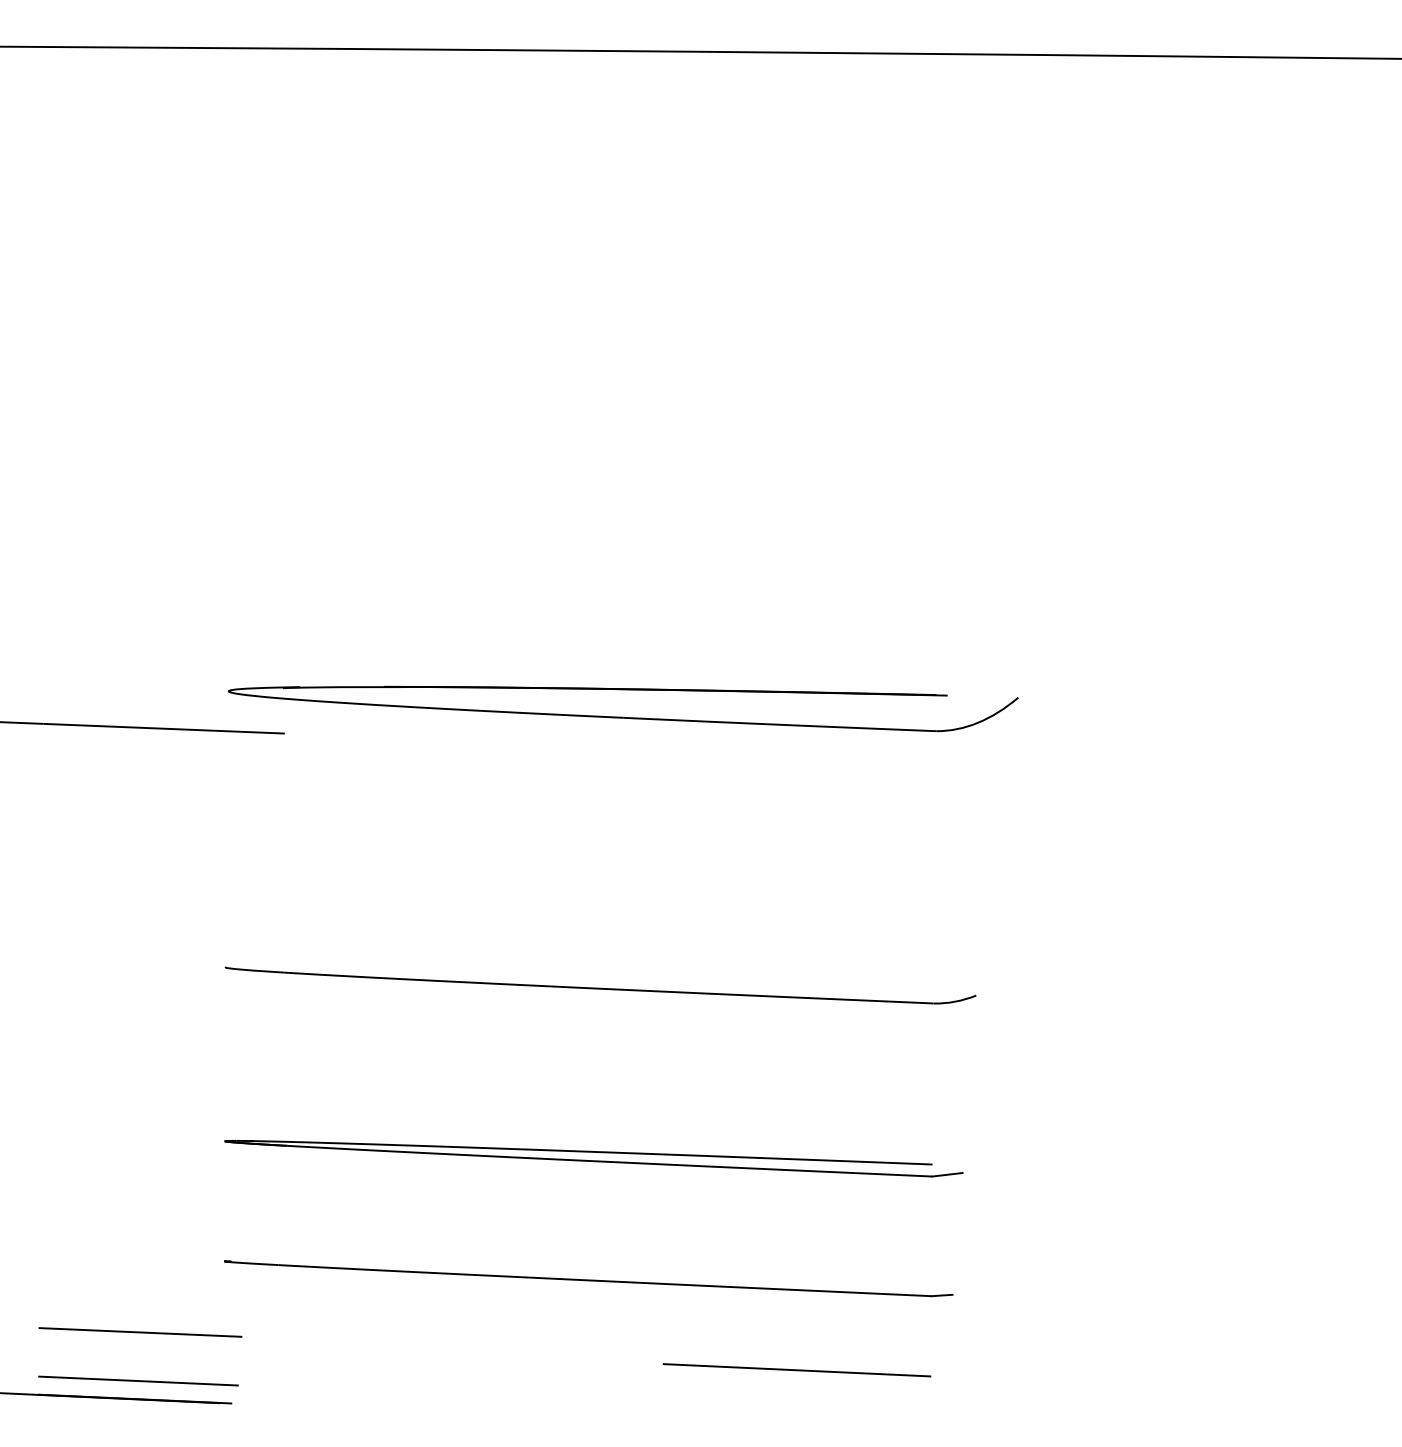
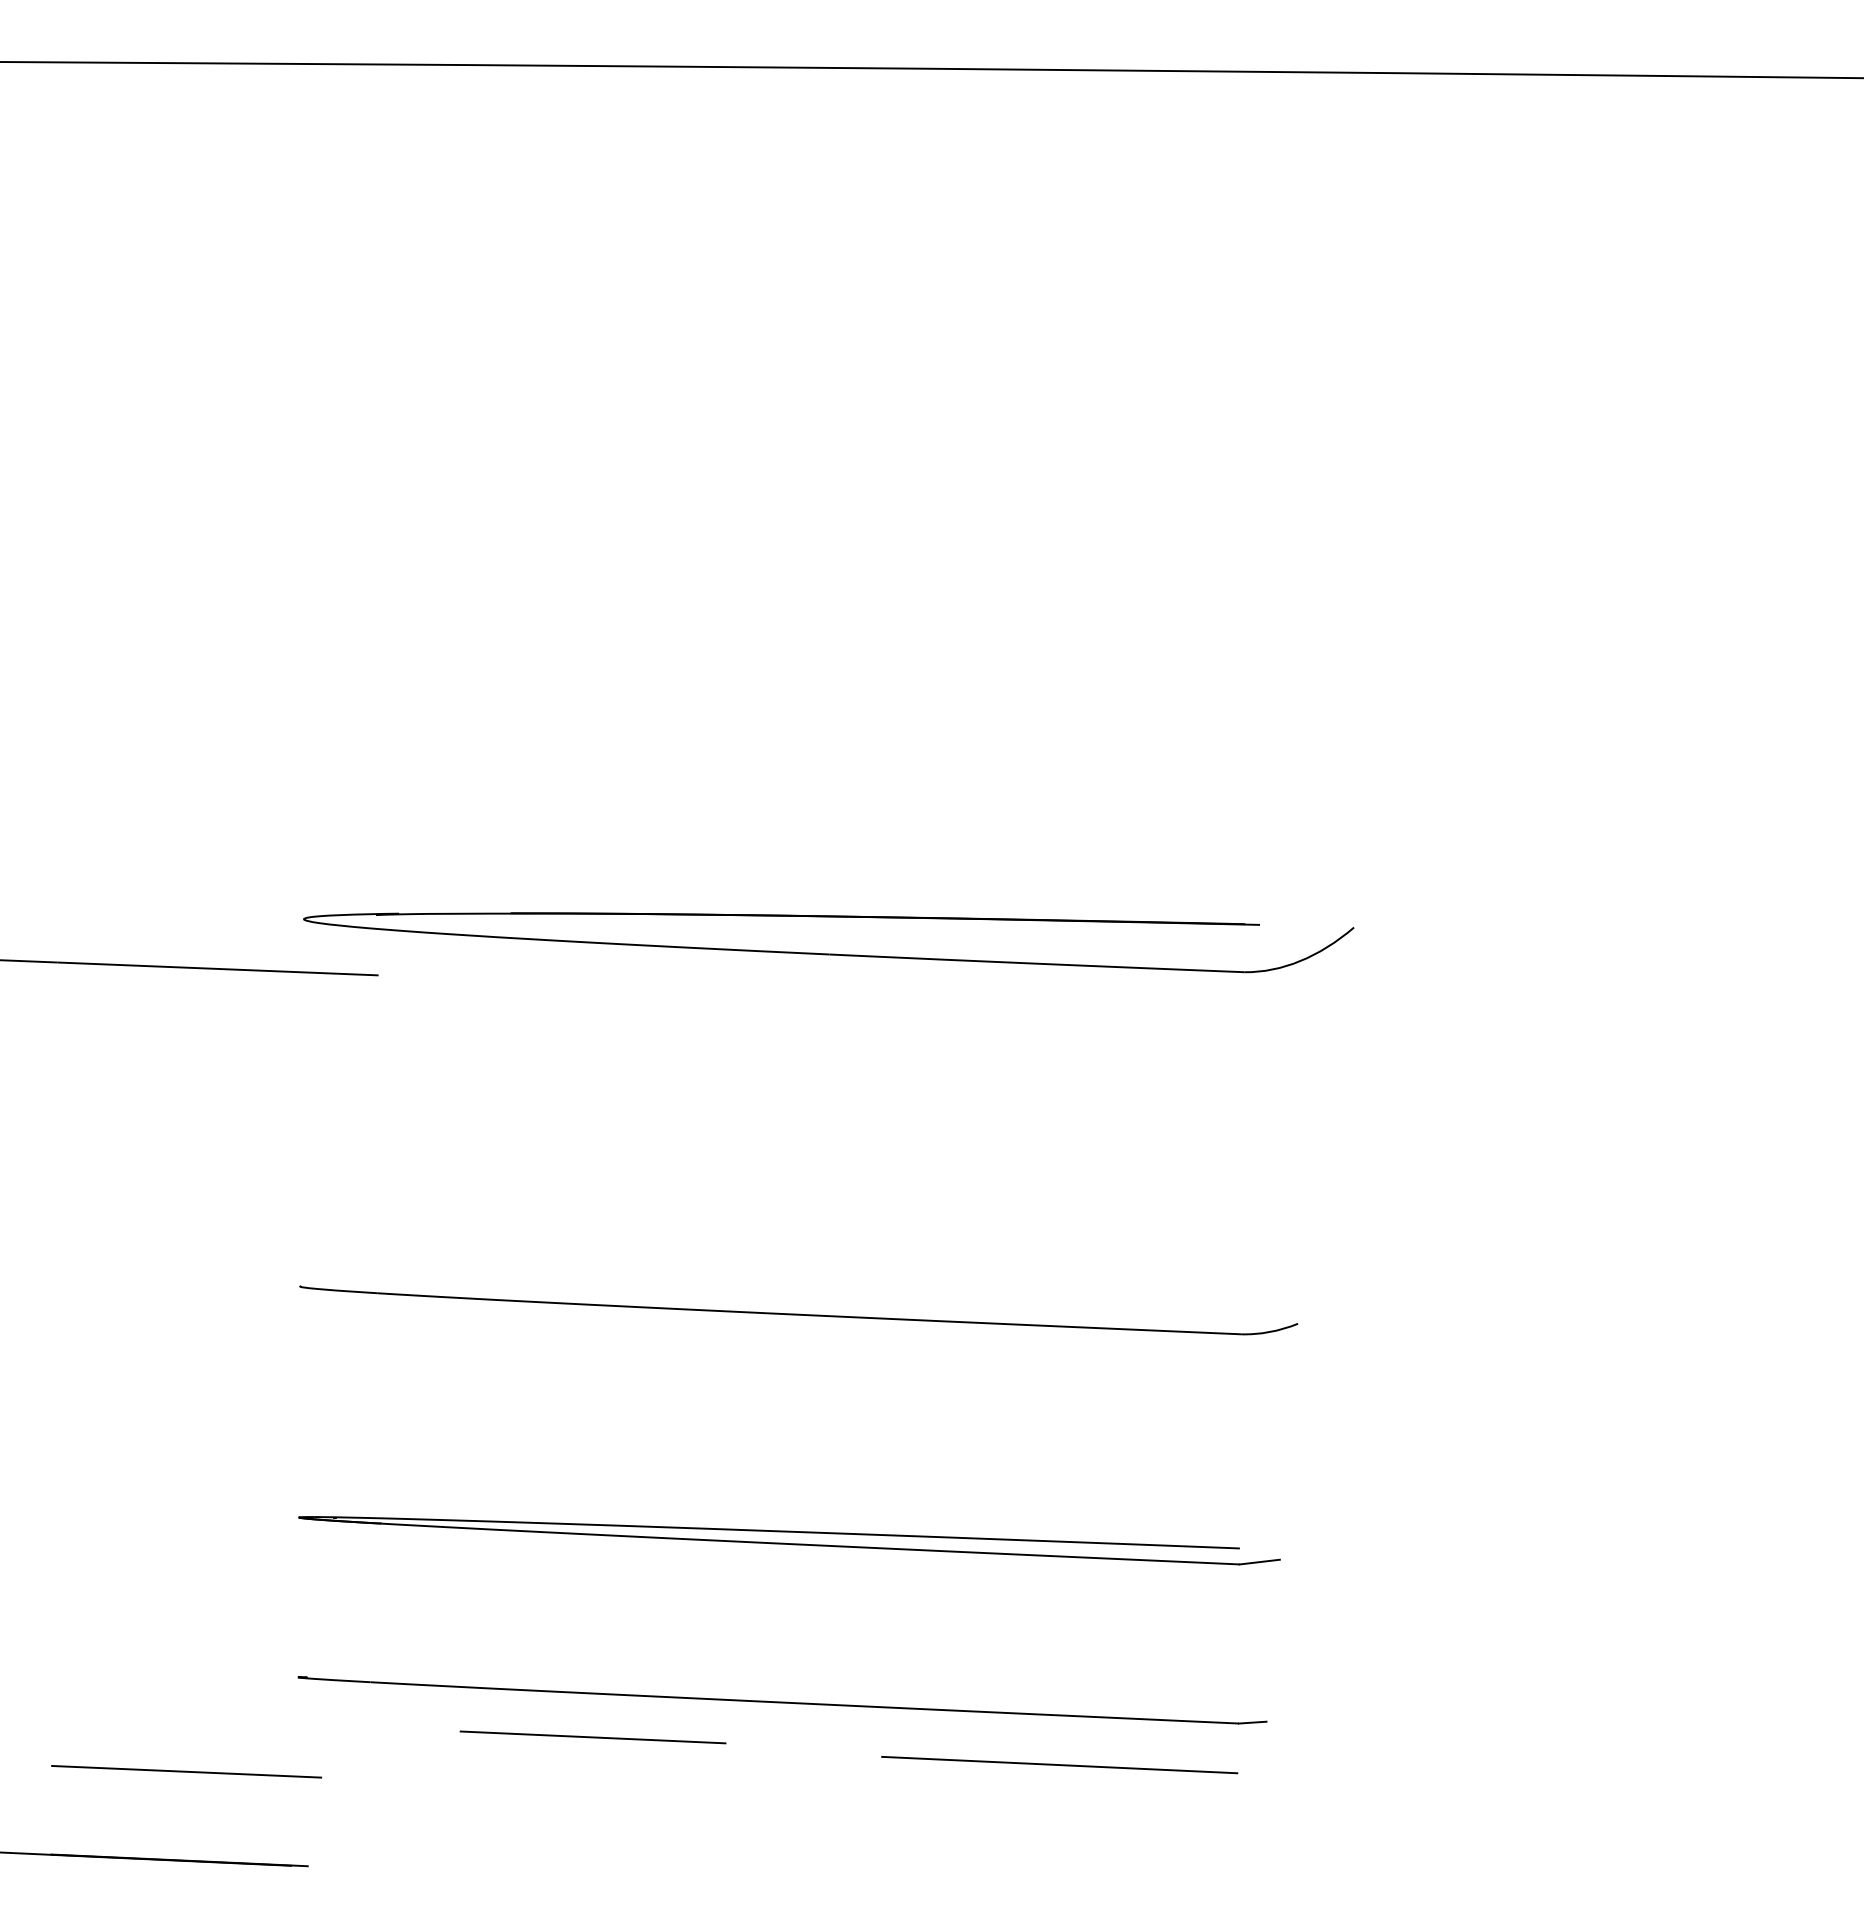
line: (796, 1370) -> (1059, 1765), moved
line: (138, 1381) -> (592, 1737), moved

